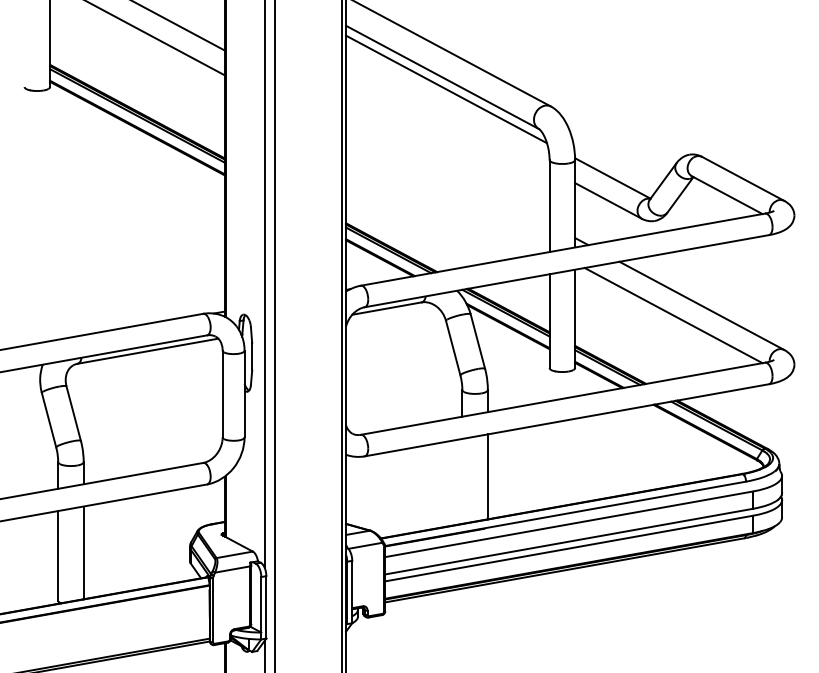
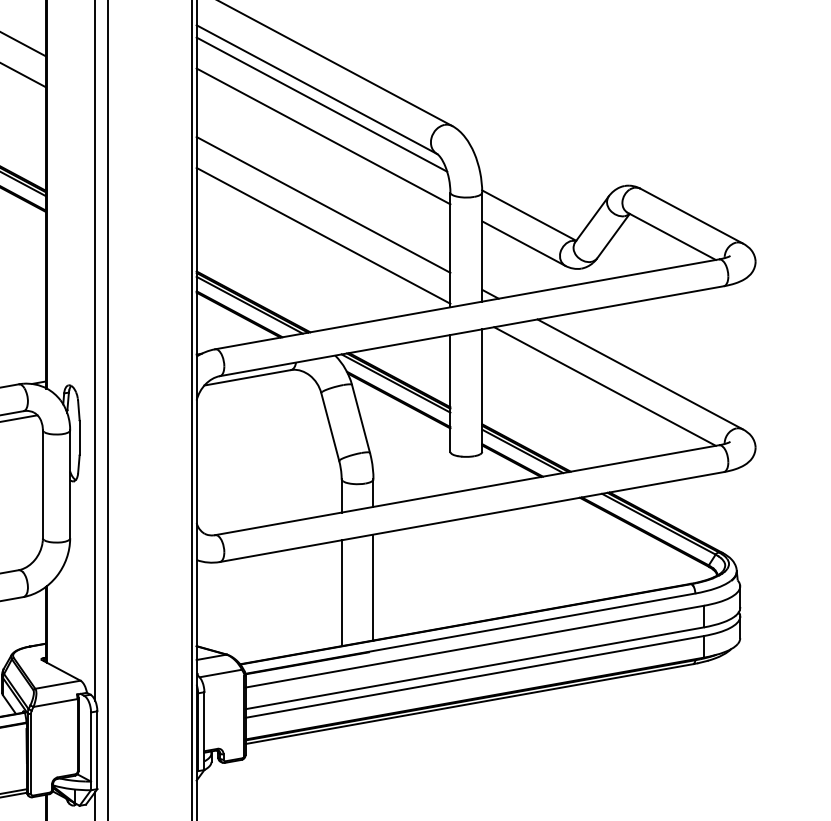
line: (447, 114) -> (323, 135), added
line: (447, 169) -> (323, 204), added
line: (447, 194) -> (323, 235), added
line: (462, 480) -> (341, 592), added

